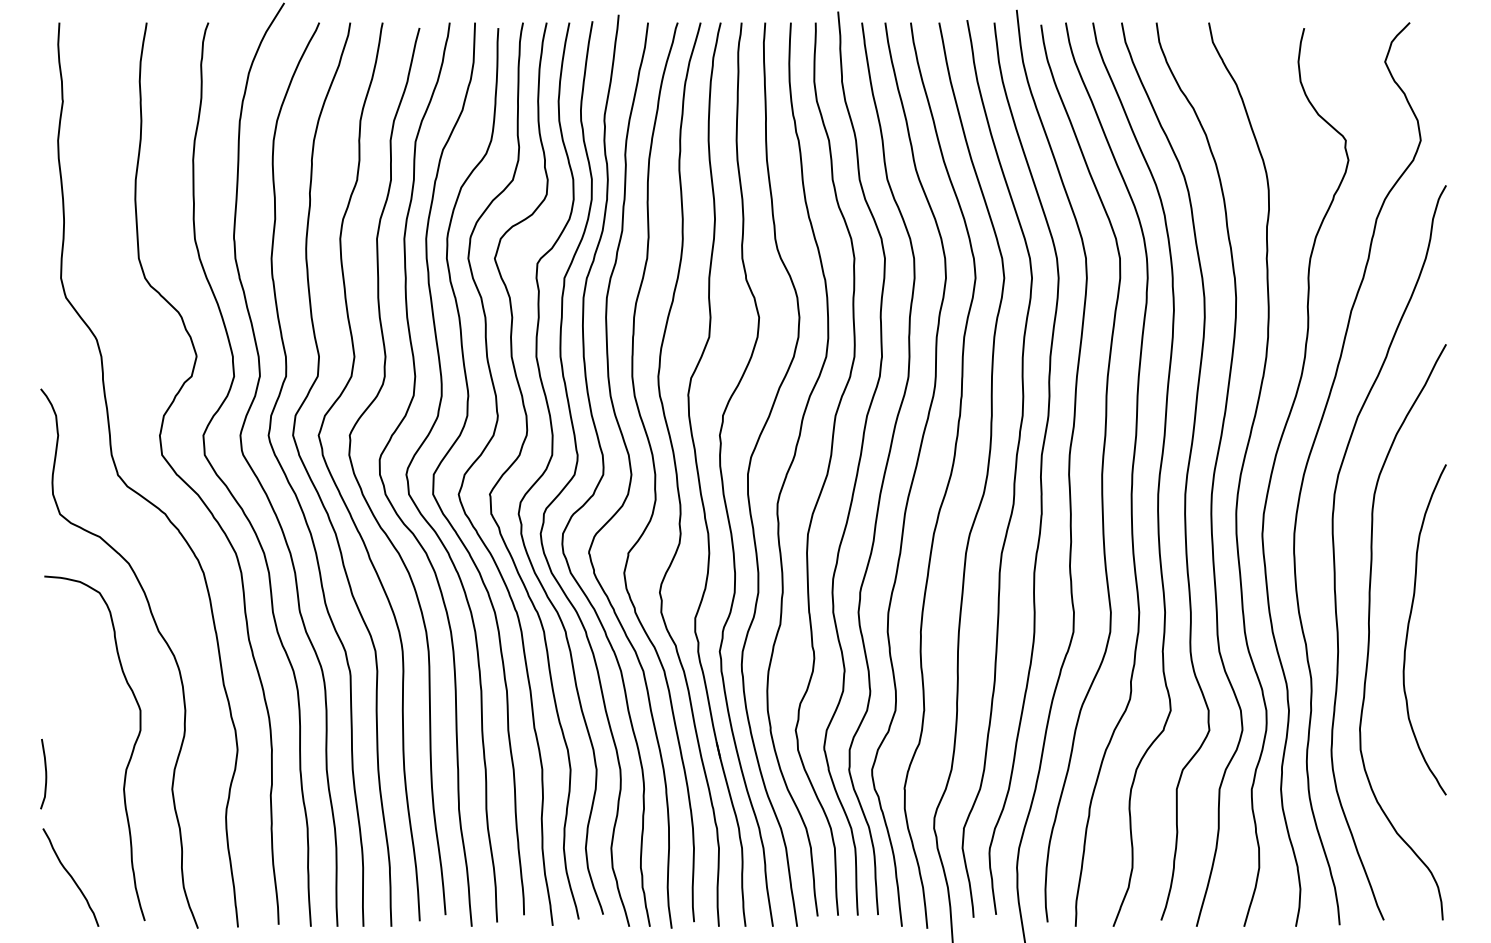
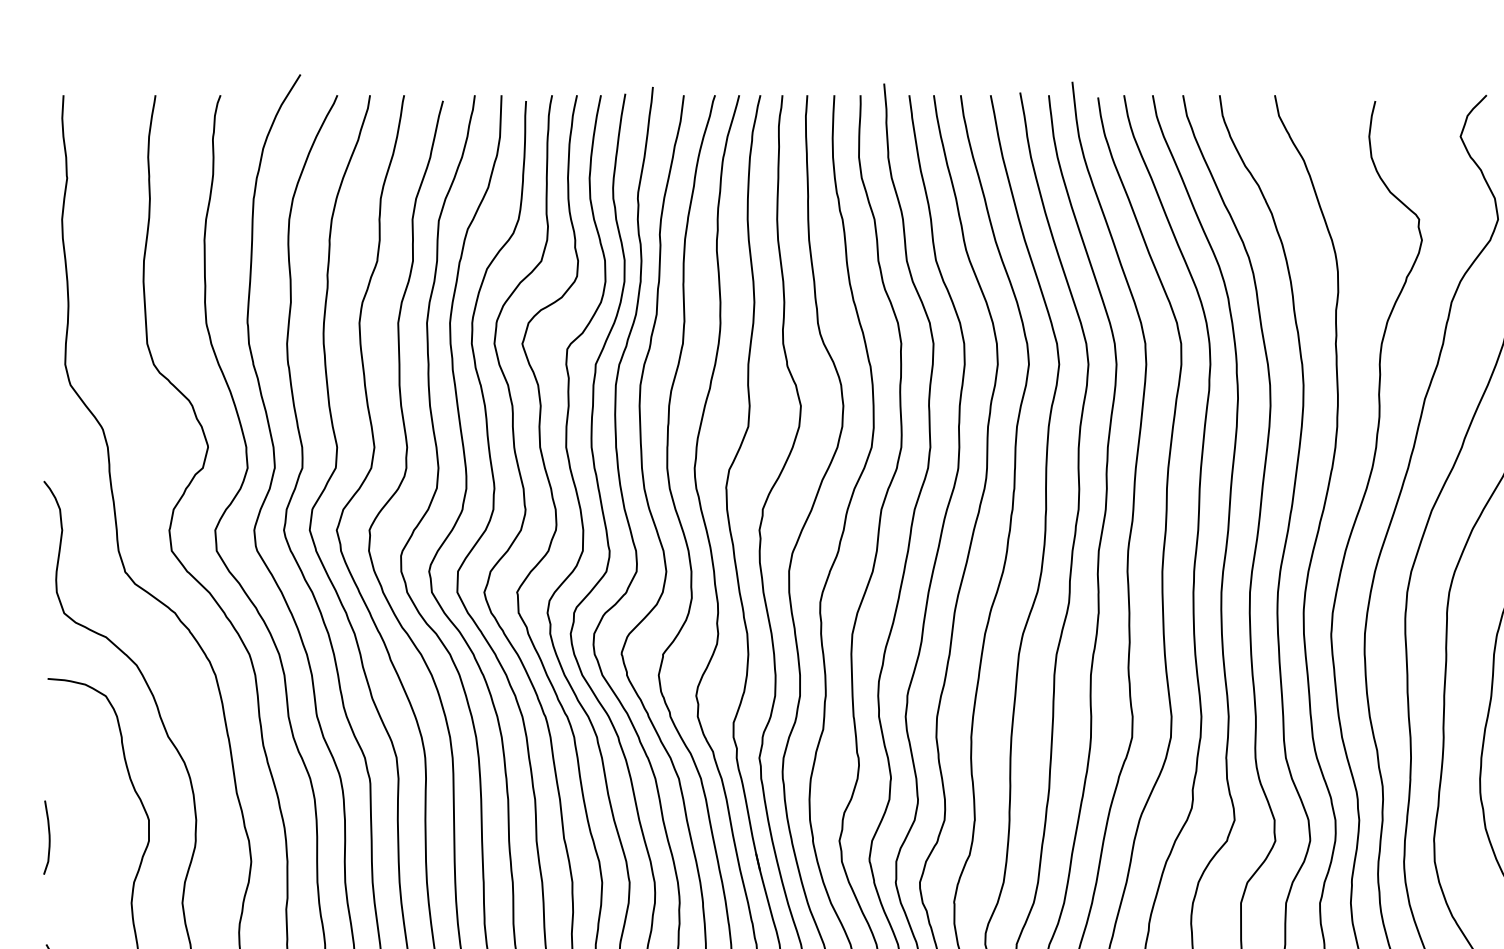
curve: (45, 774) -> (48, 838), moved

